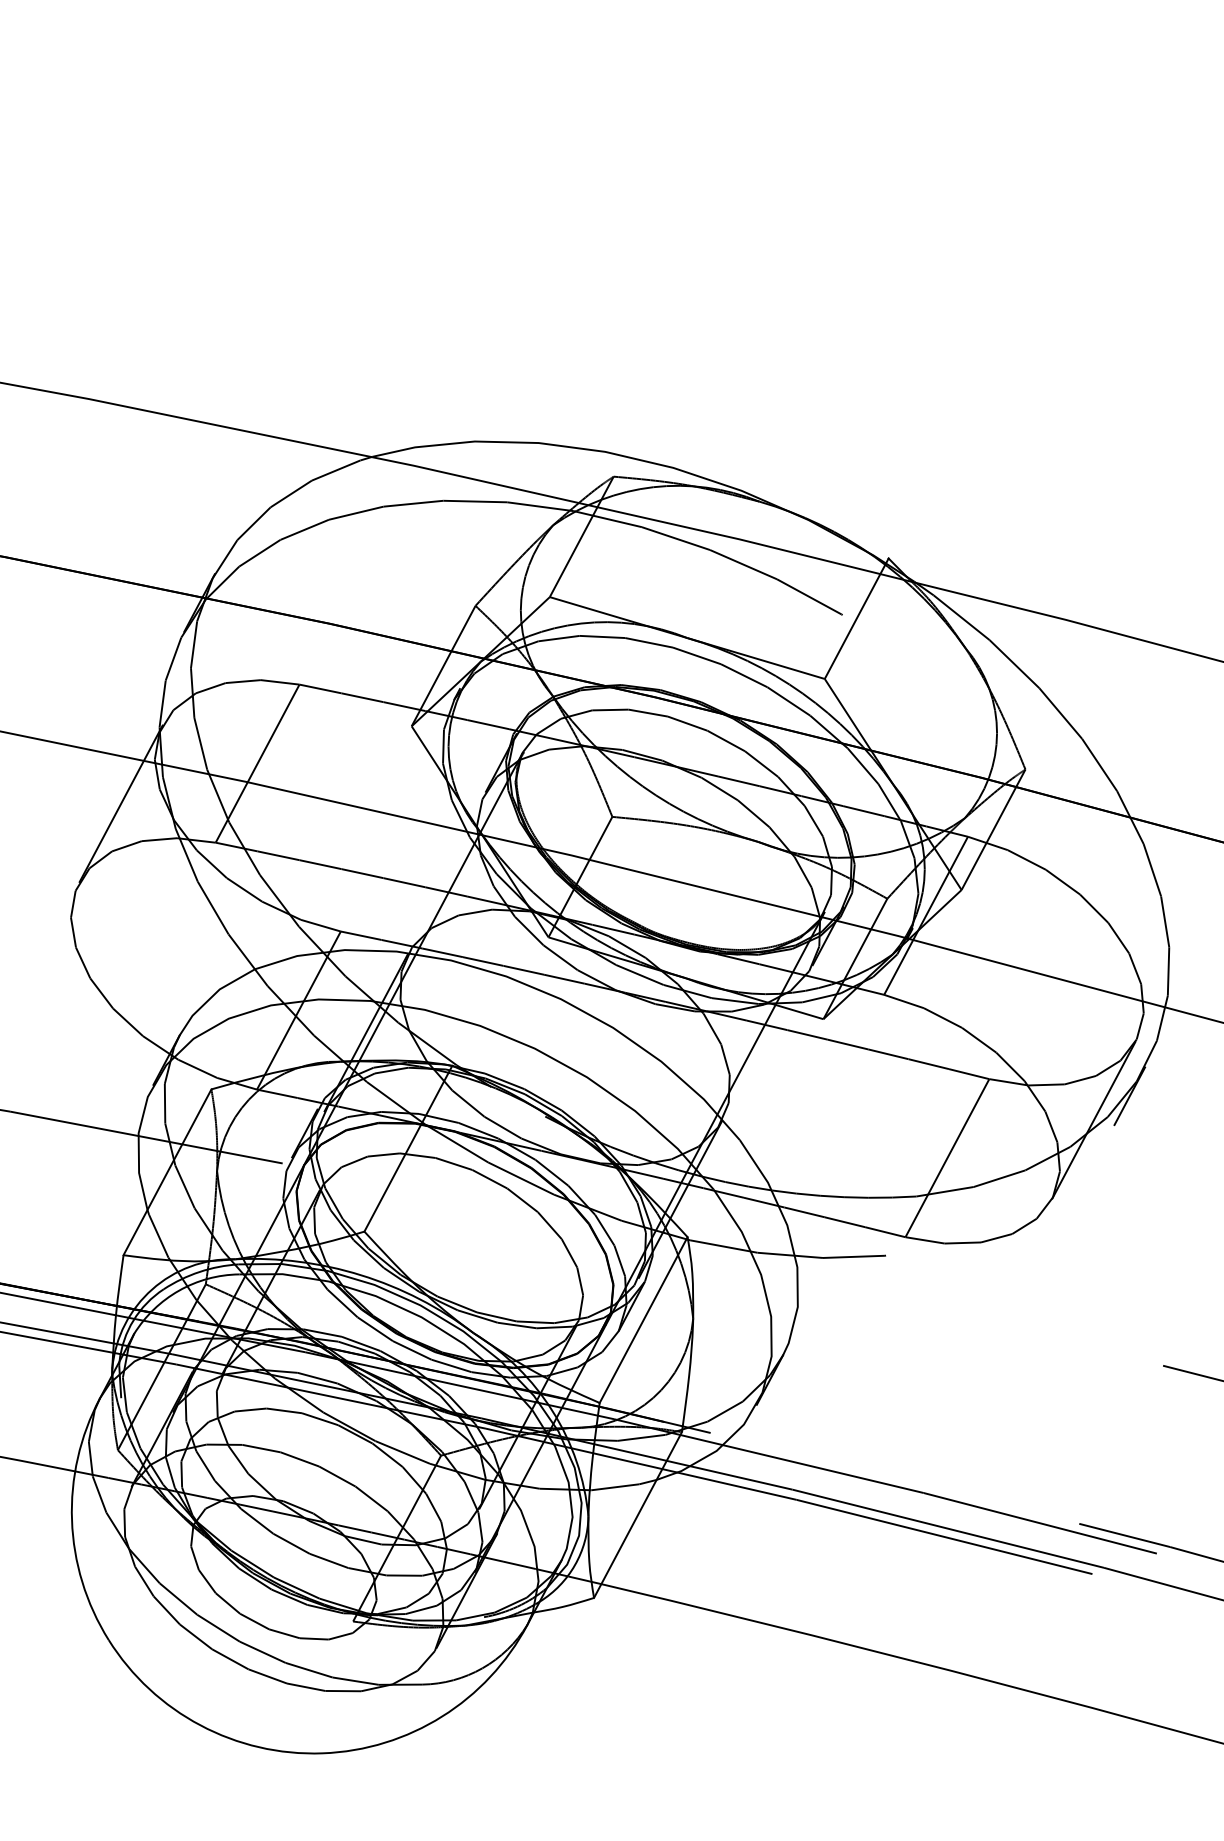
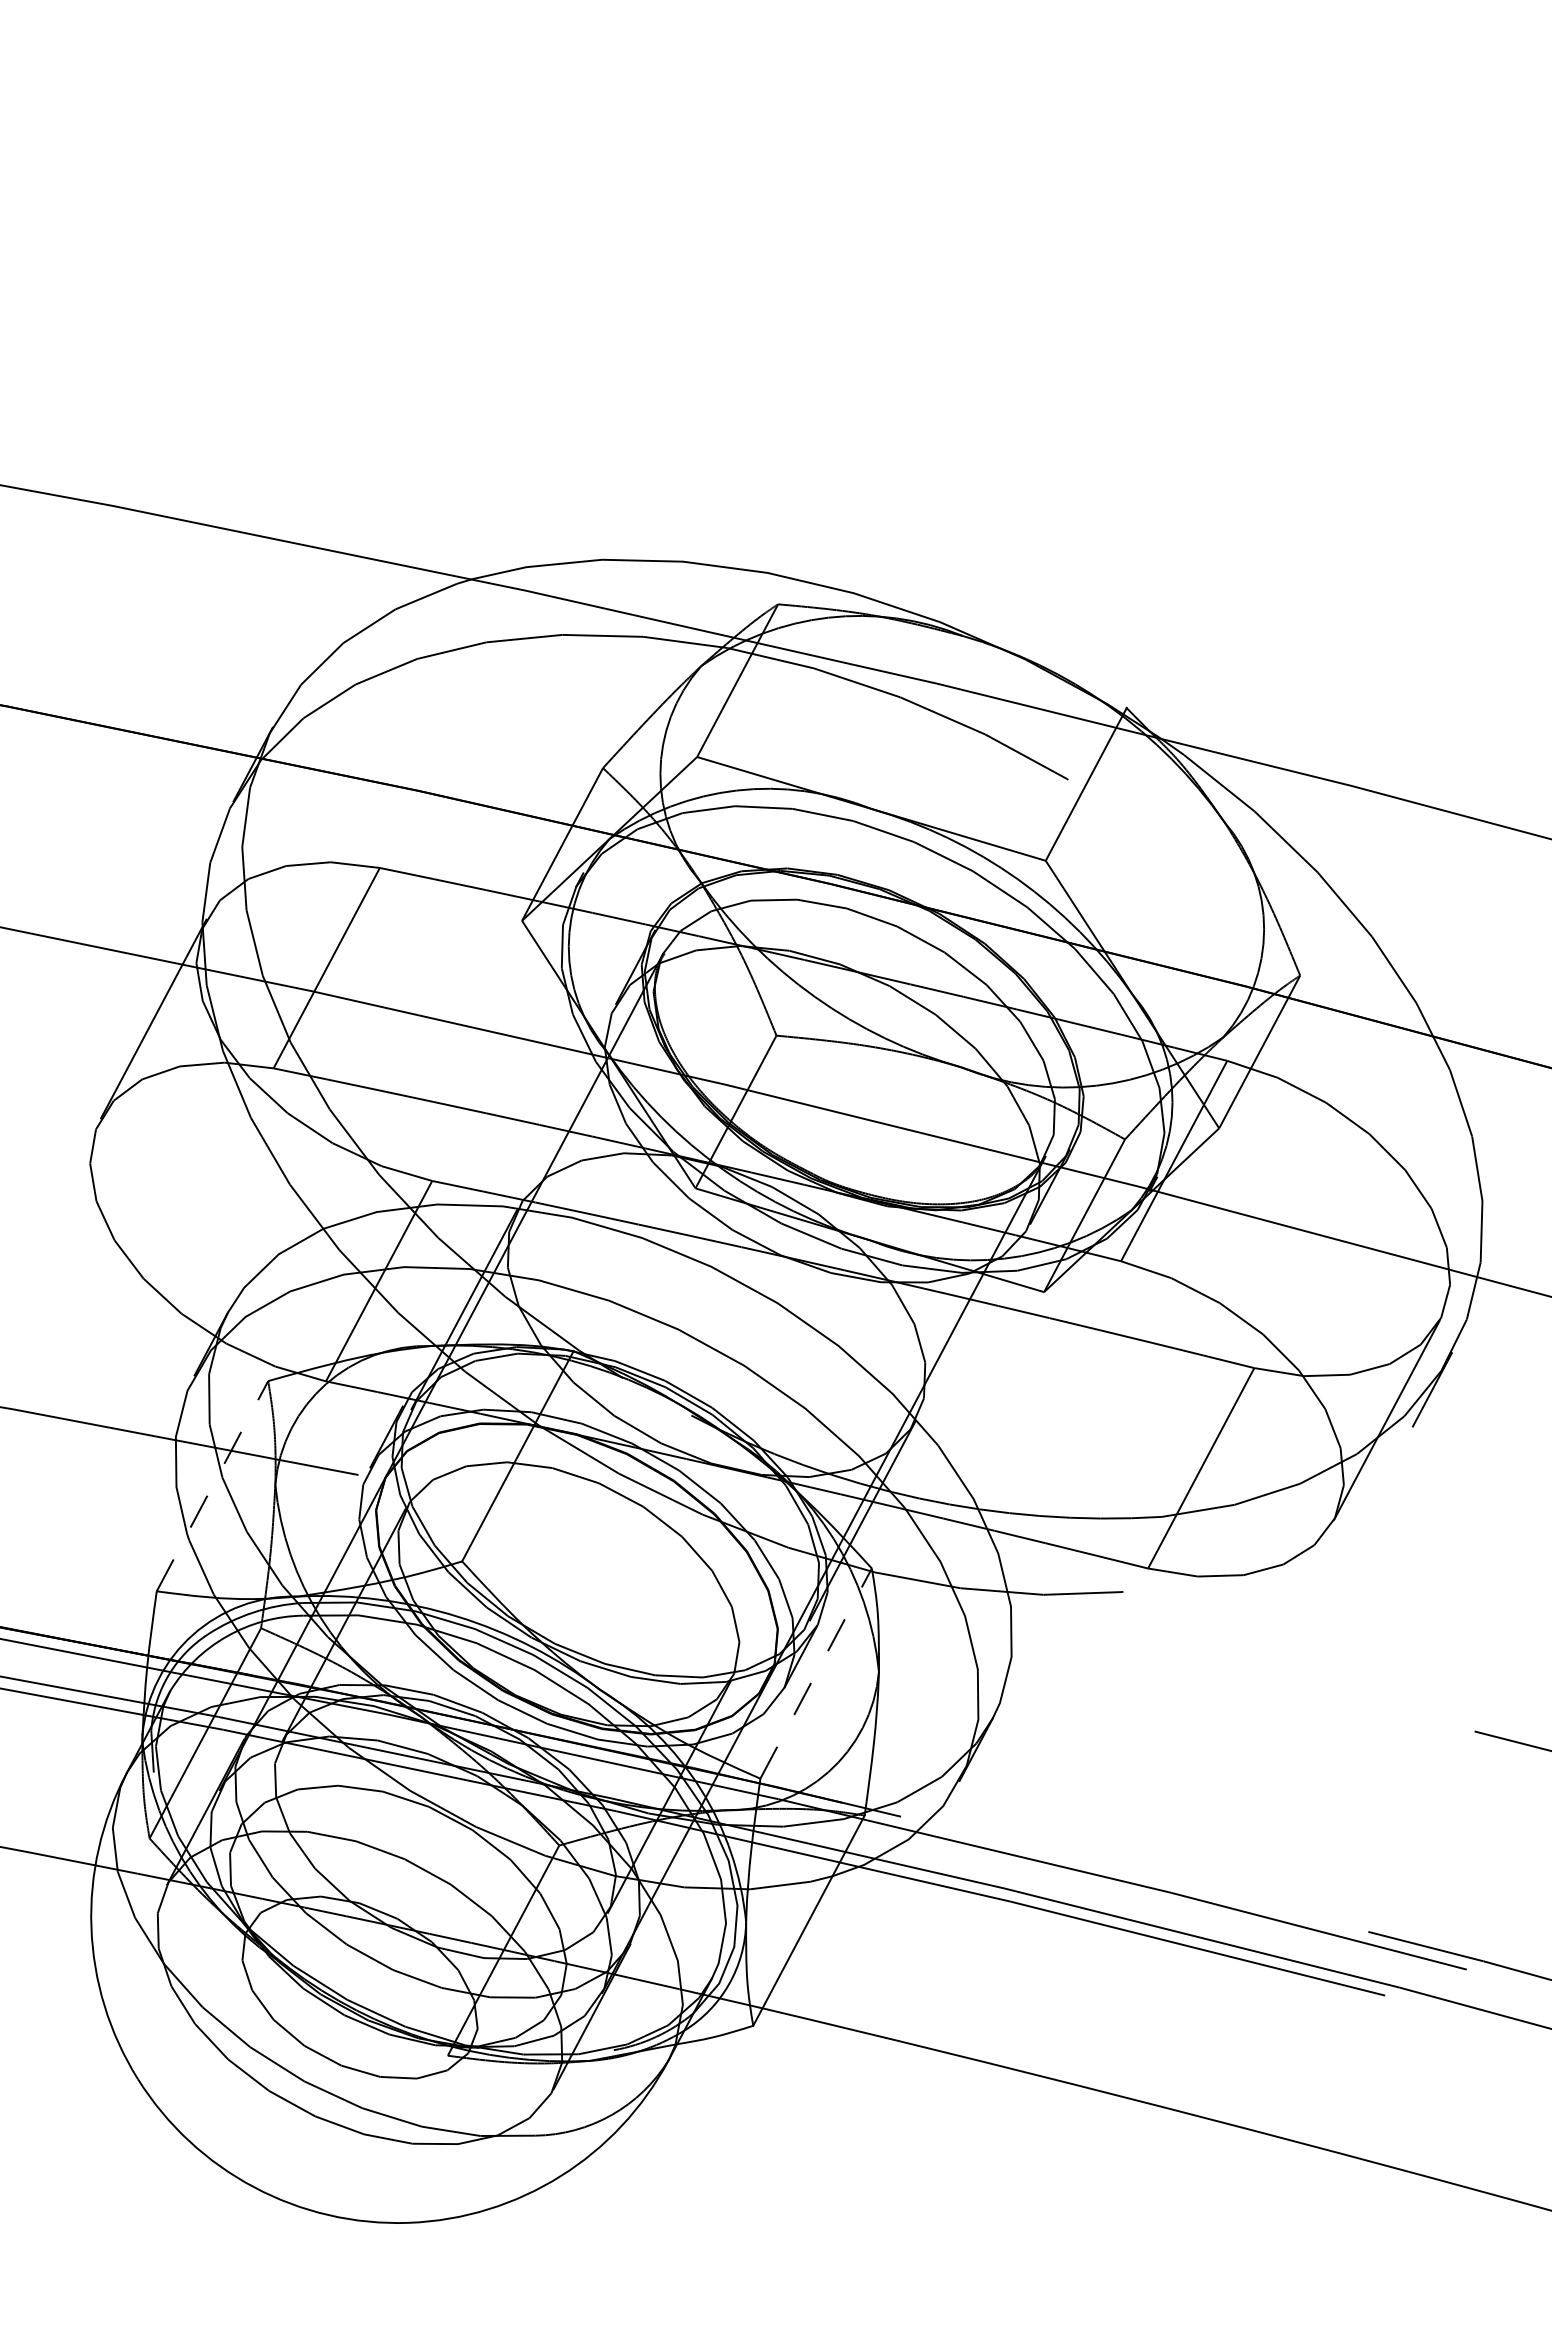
line: (167, 1172) -> (212, 1486), solid -> dashed
line: (643, 1320) -> (816, 1673), solid -> dashed

